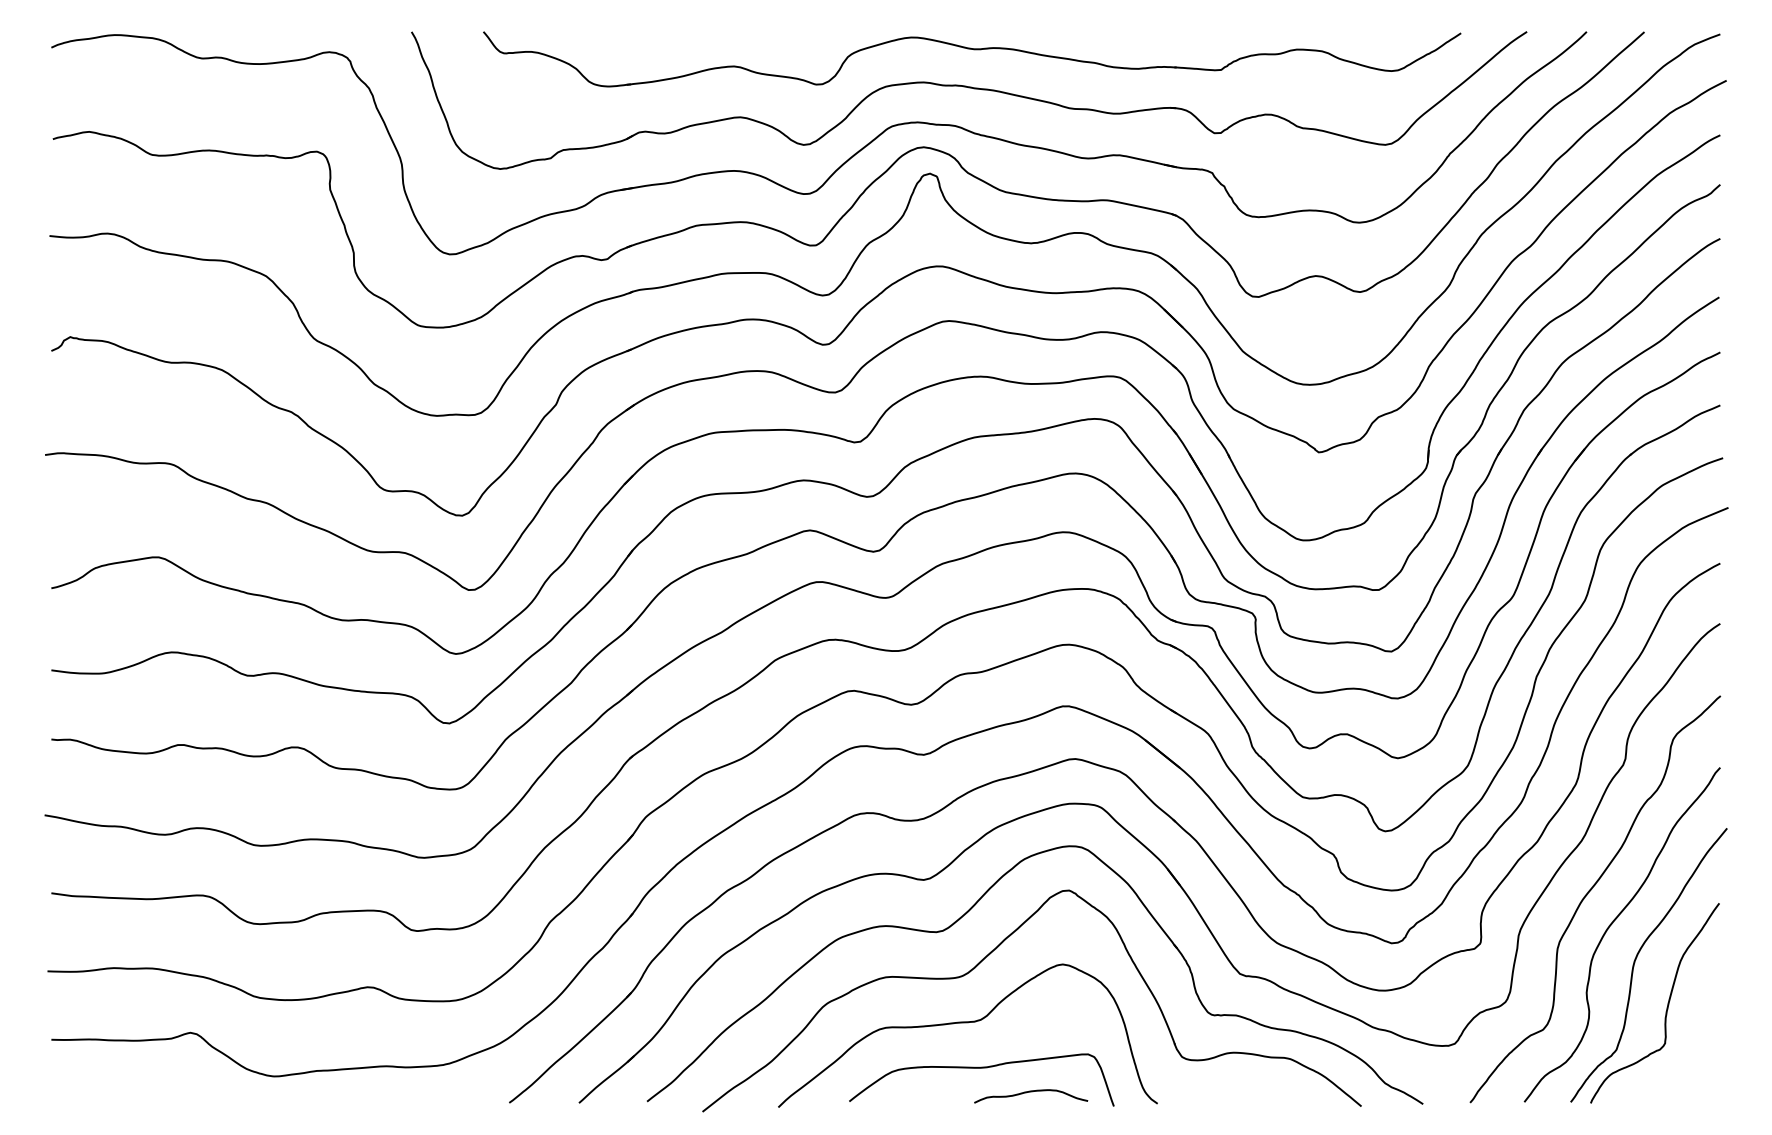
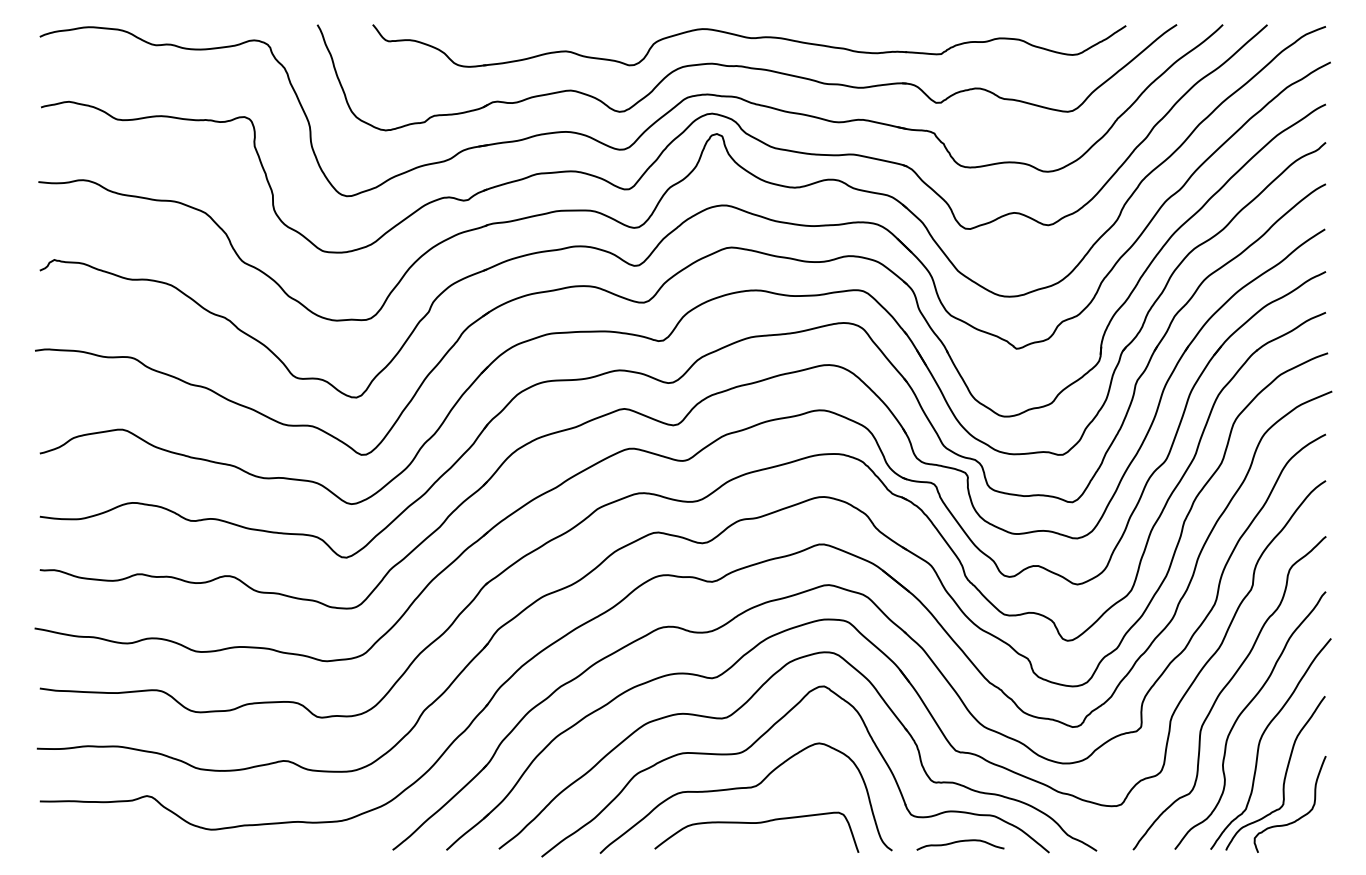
curve: (1686, 1060) -> (1299, 817), added
curve: (1031, 1092) -> (960, 842), moved

